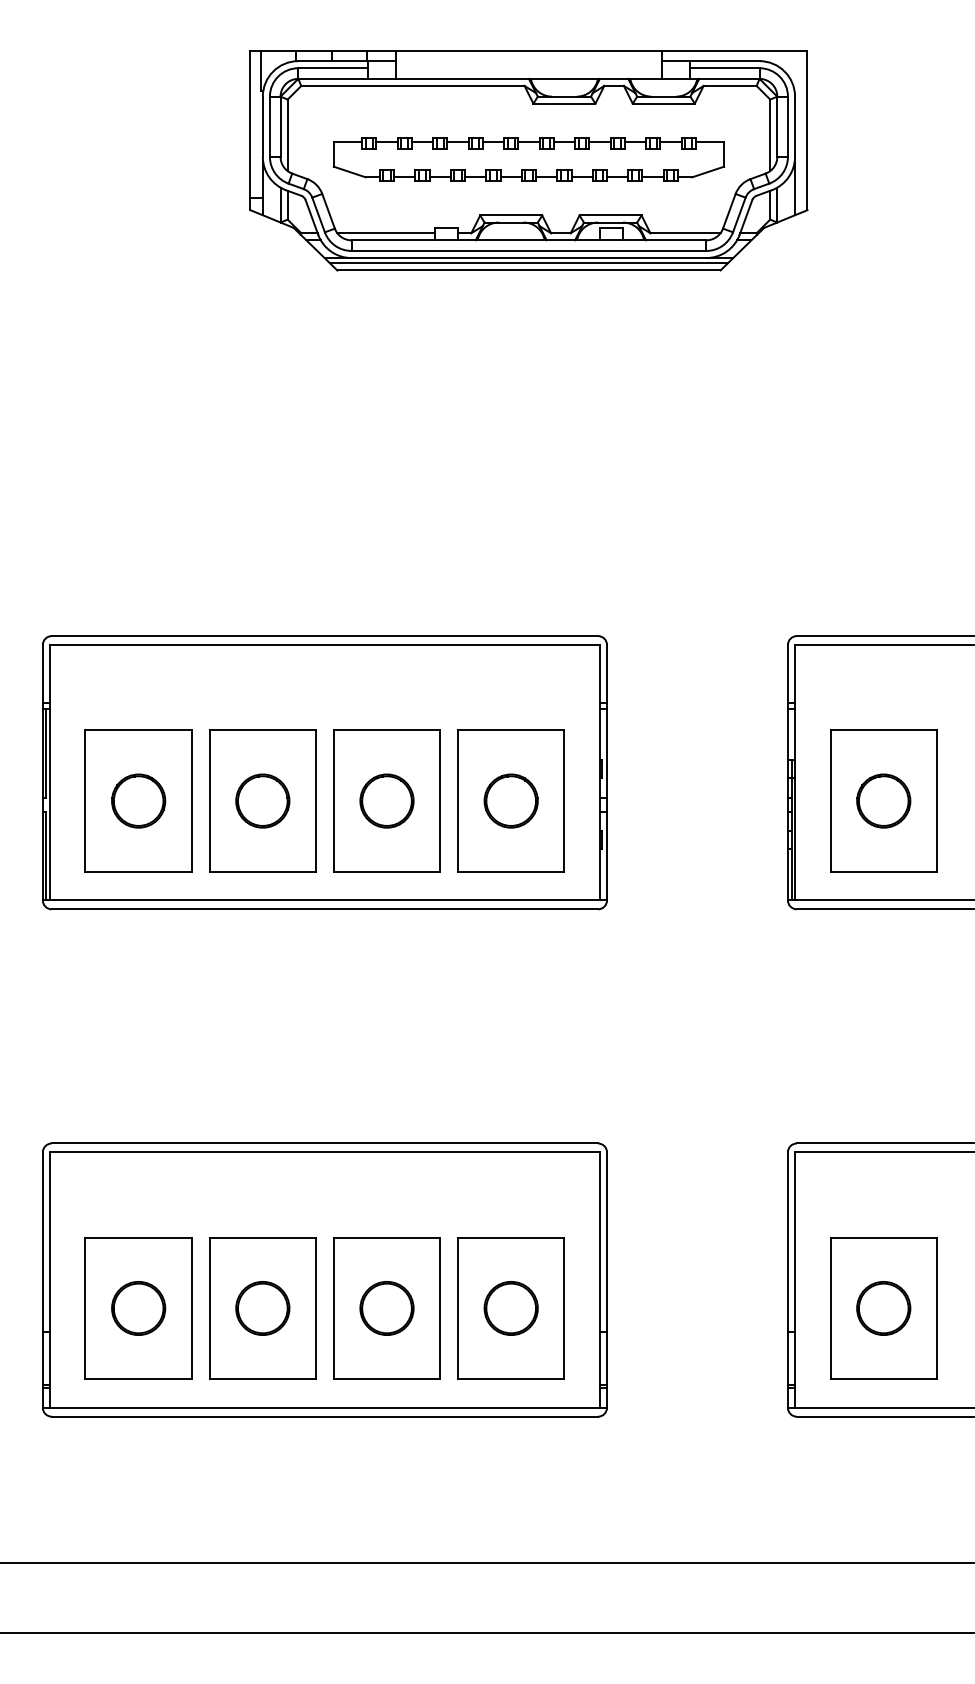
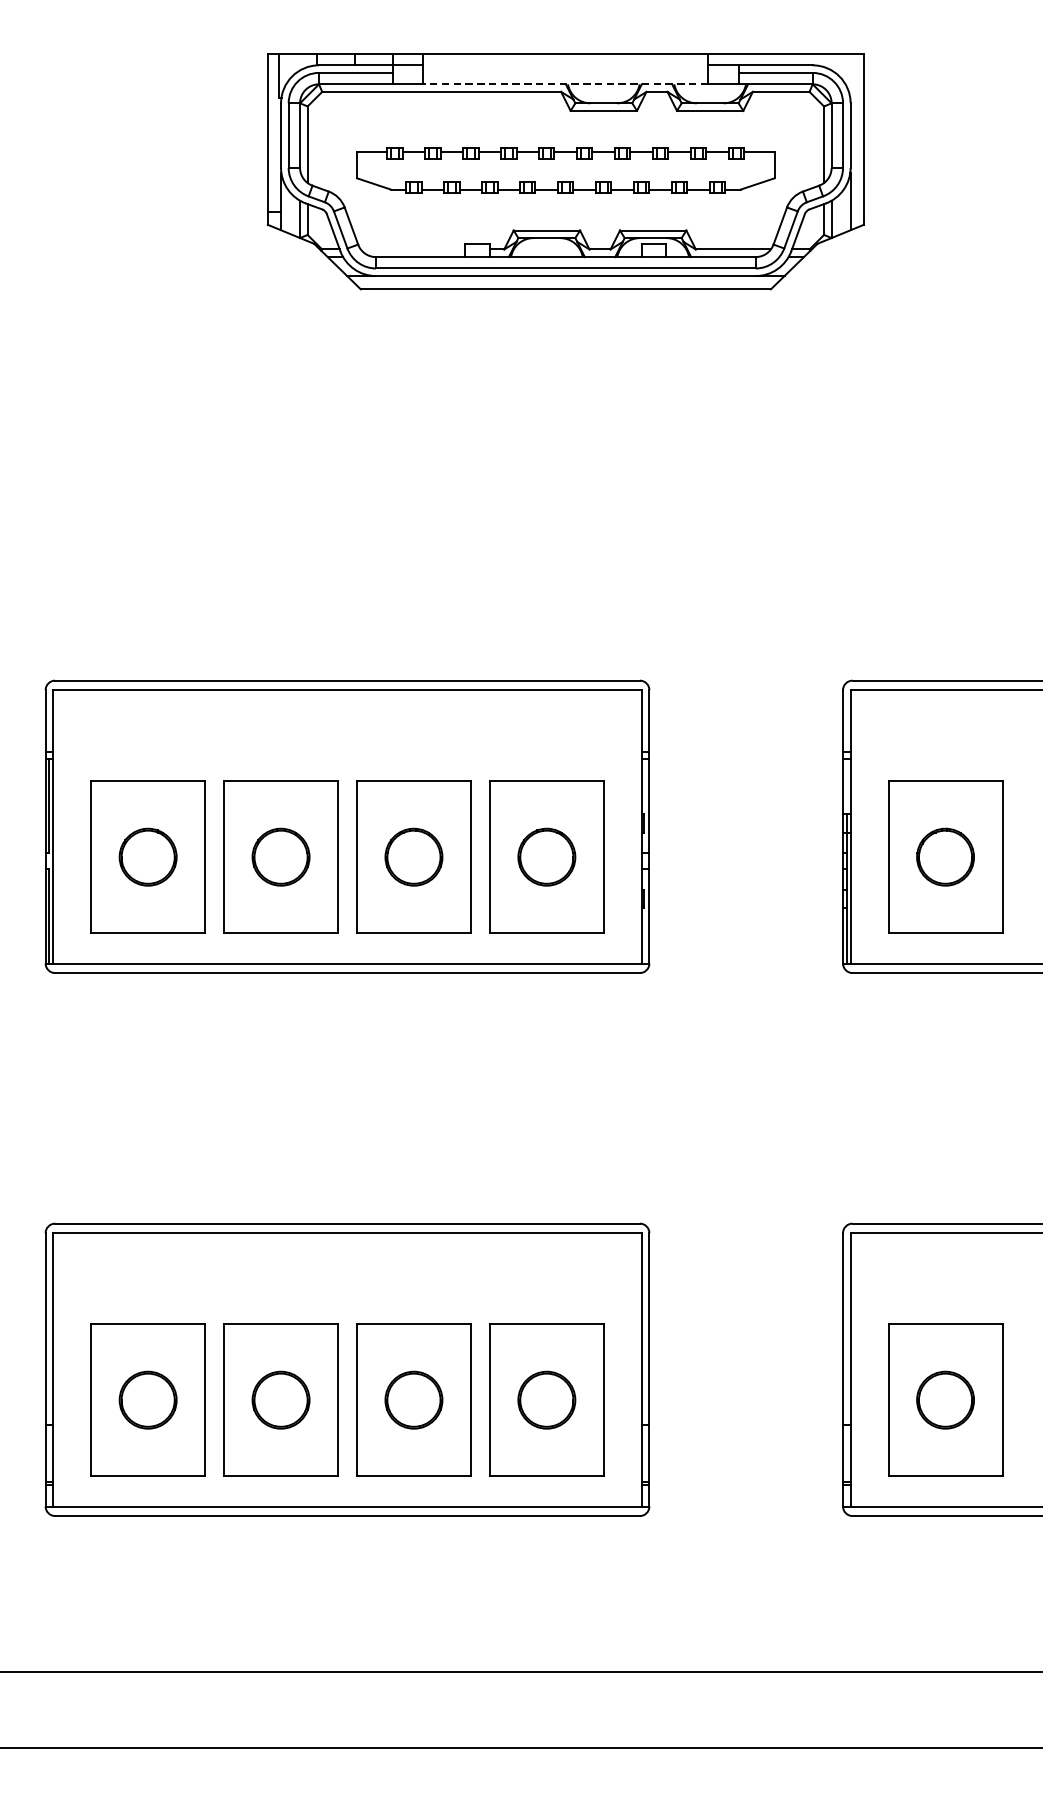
line: (528, 78) -> (565, 83), solid -> dashed
line: (385, 233) -> (412, 249), removed
line: (528, 263) -> (565, 281), removed

